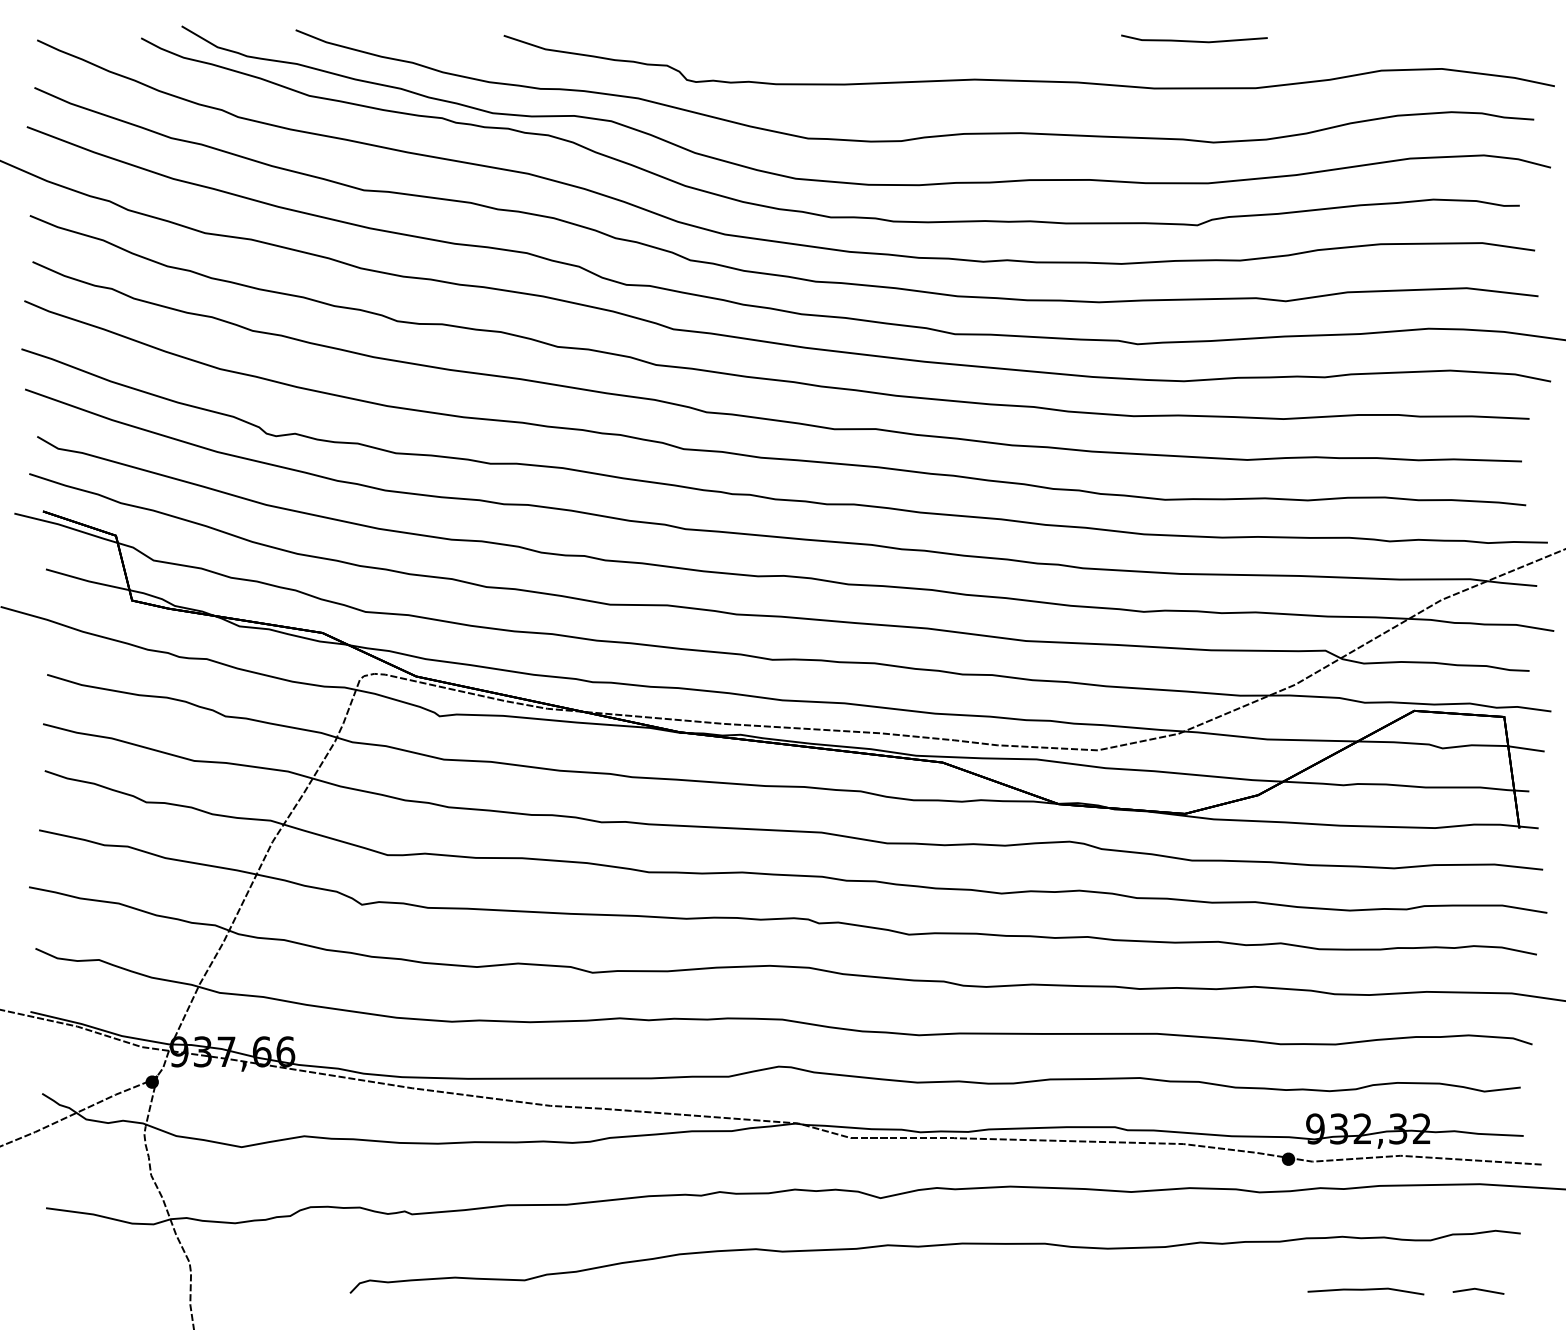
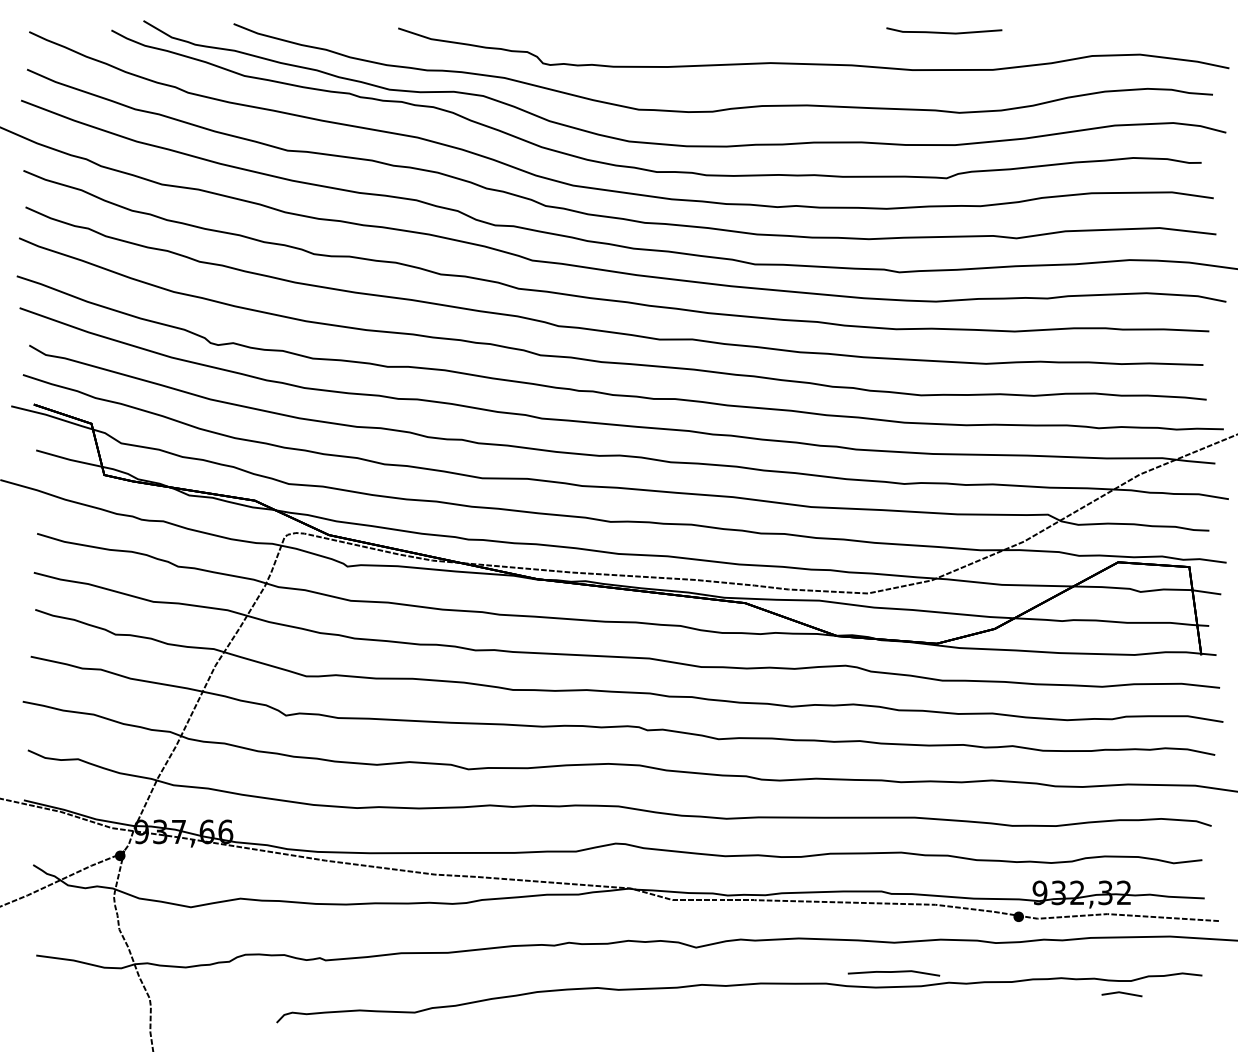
line: (1365, 1290) -> (893, 972), moved
line: (1477, 1290) -> (1121, 993), moved

